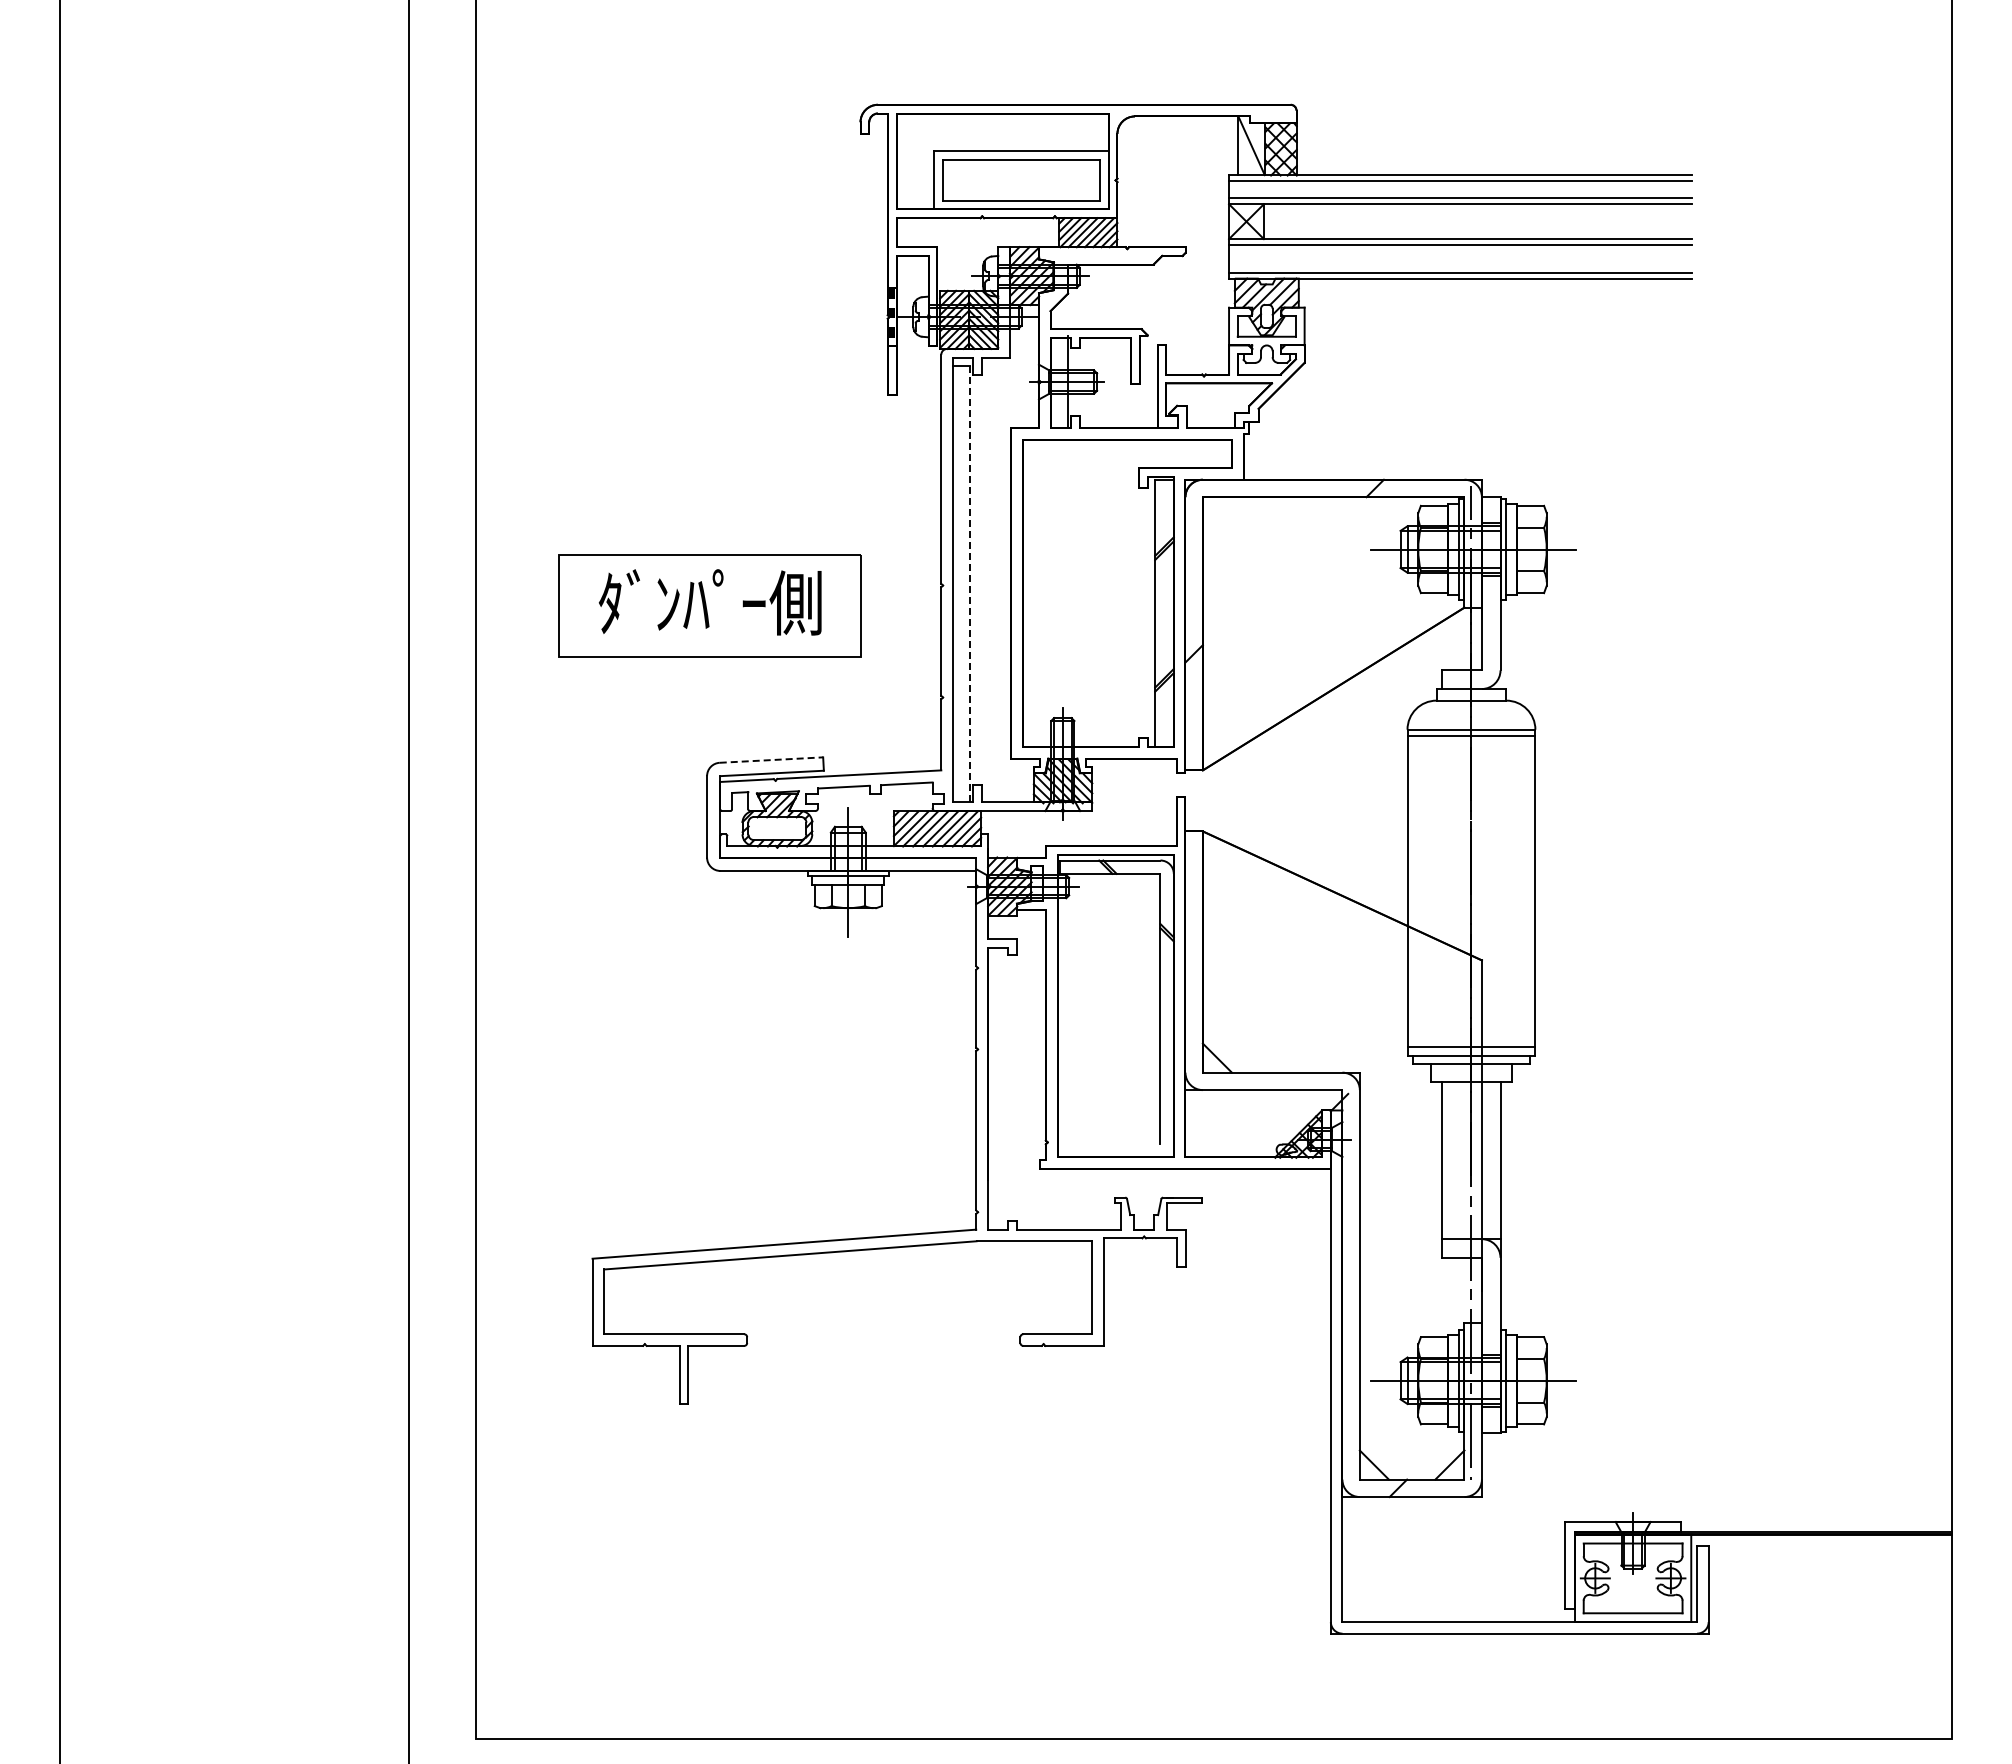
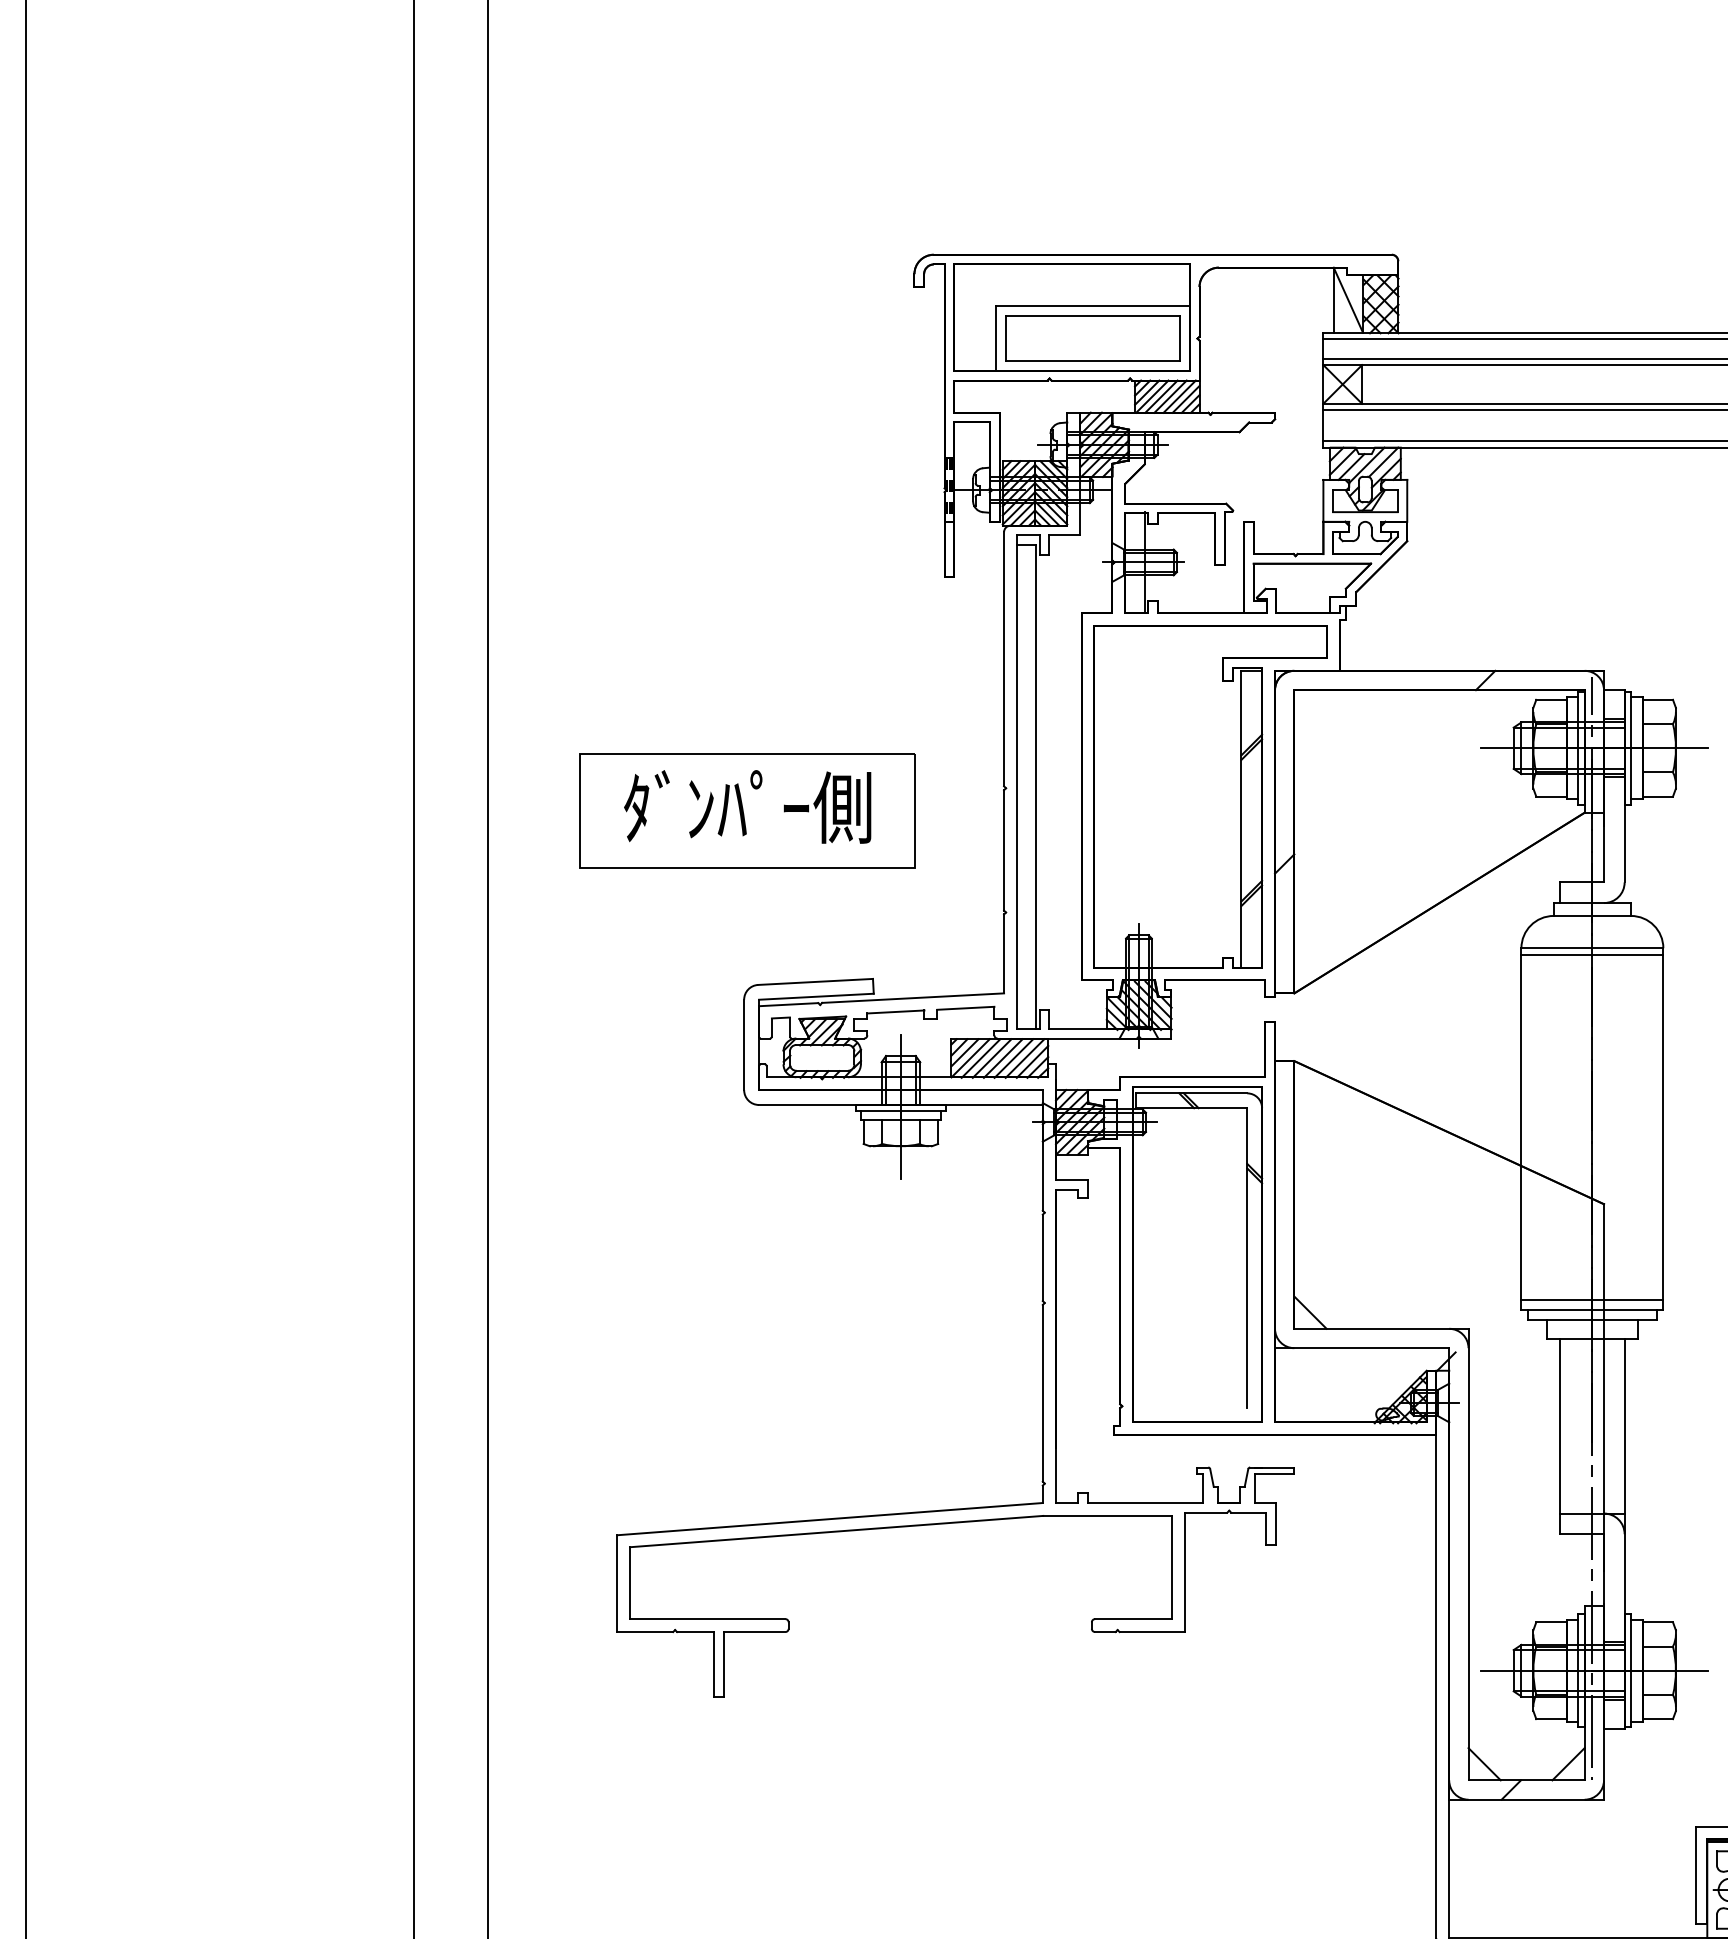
line: (970, 584) -> (1036, 787), dashed -> solid
line: (771, 760) -> (815, 982), dashed -> solid

